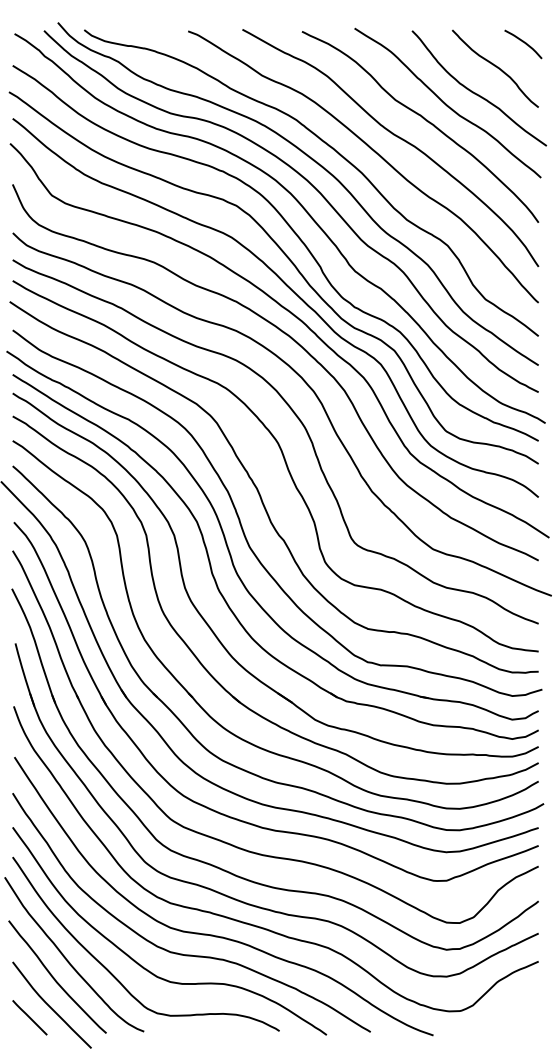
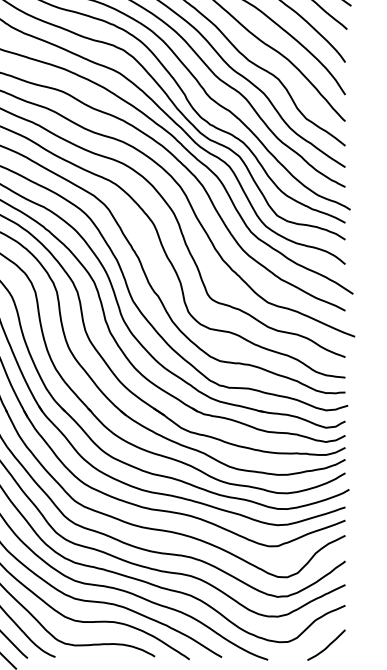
curve: (514, 1016) -> (327, 645), added

